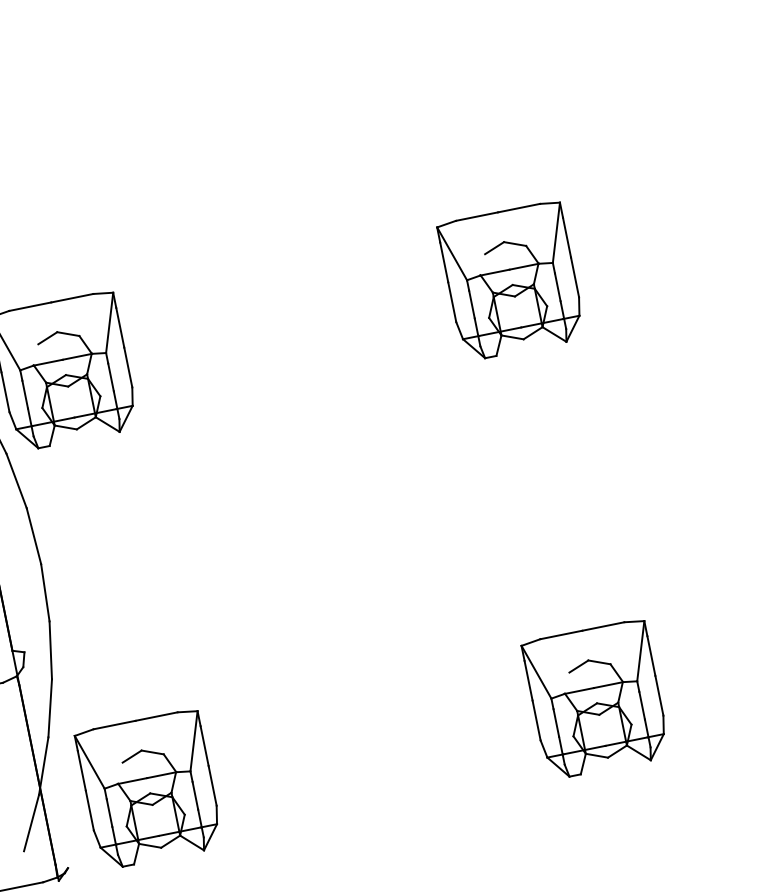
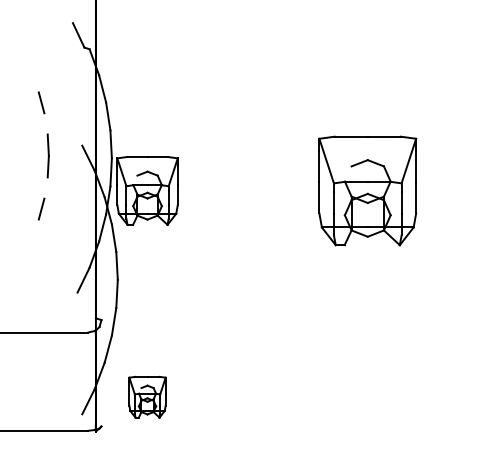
part: (511, 280) -> (367, 190), size x1.6
part: (596, 700) -> (367, 397), removed
part: (149, 790) -> (147, 397), size x0.6

